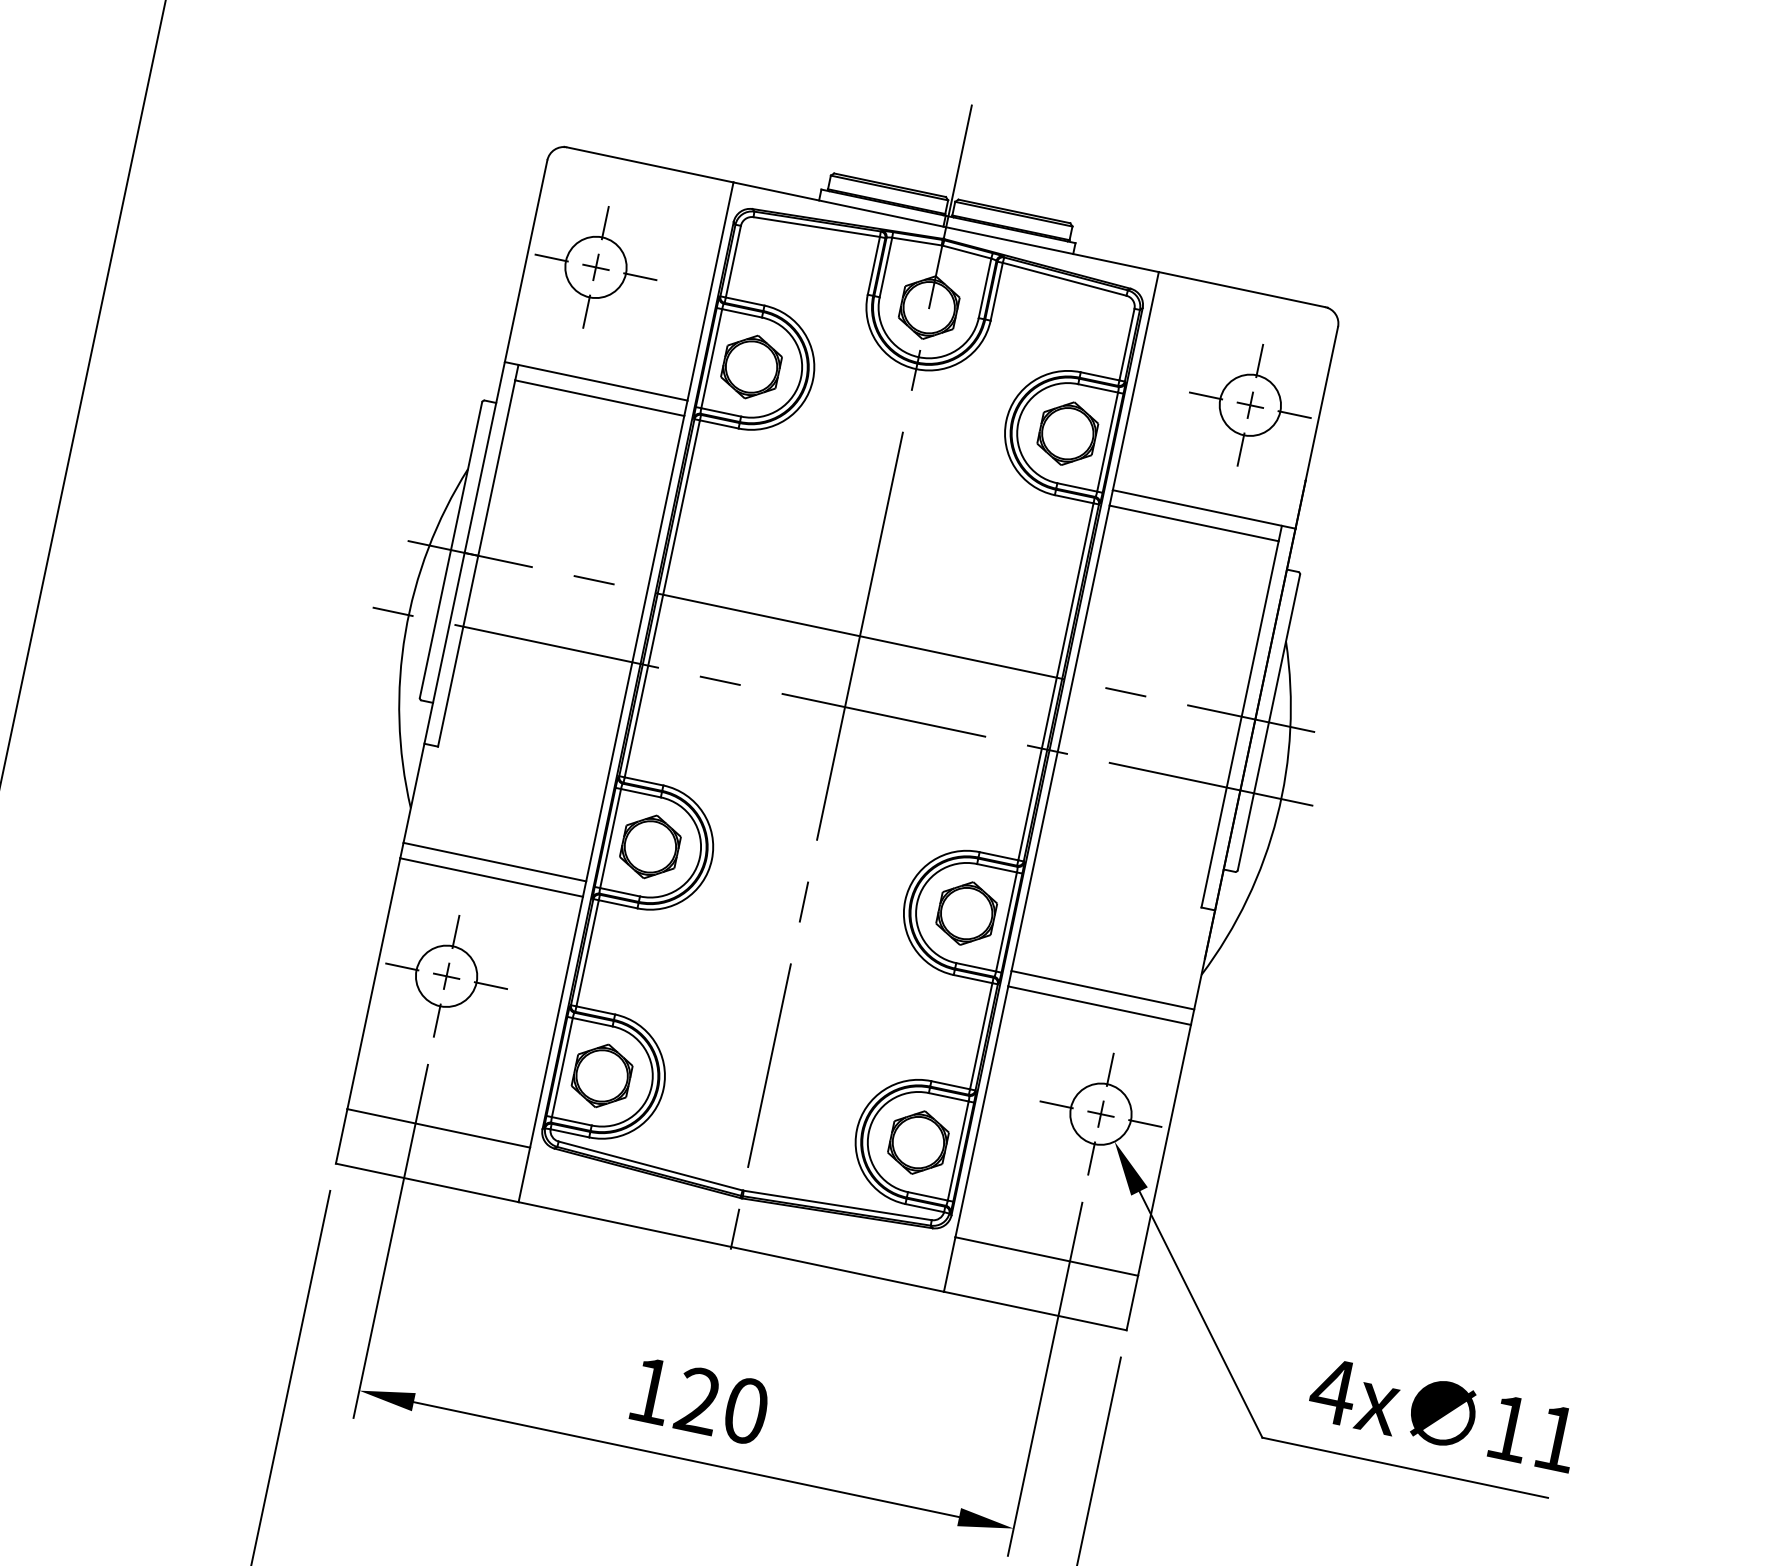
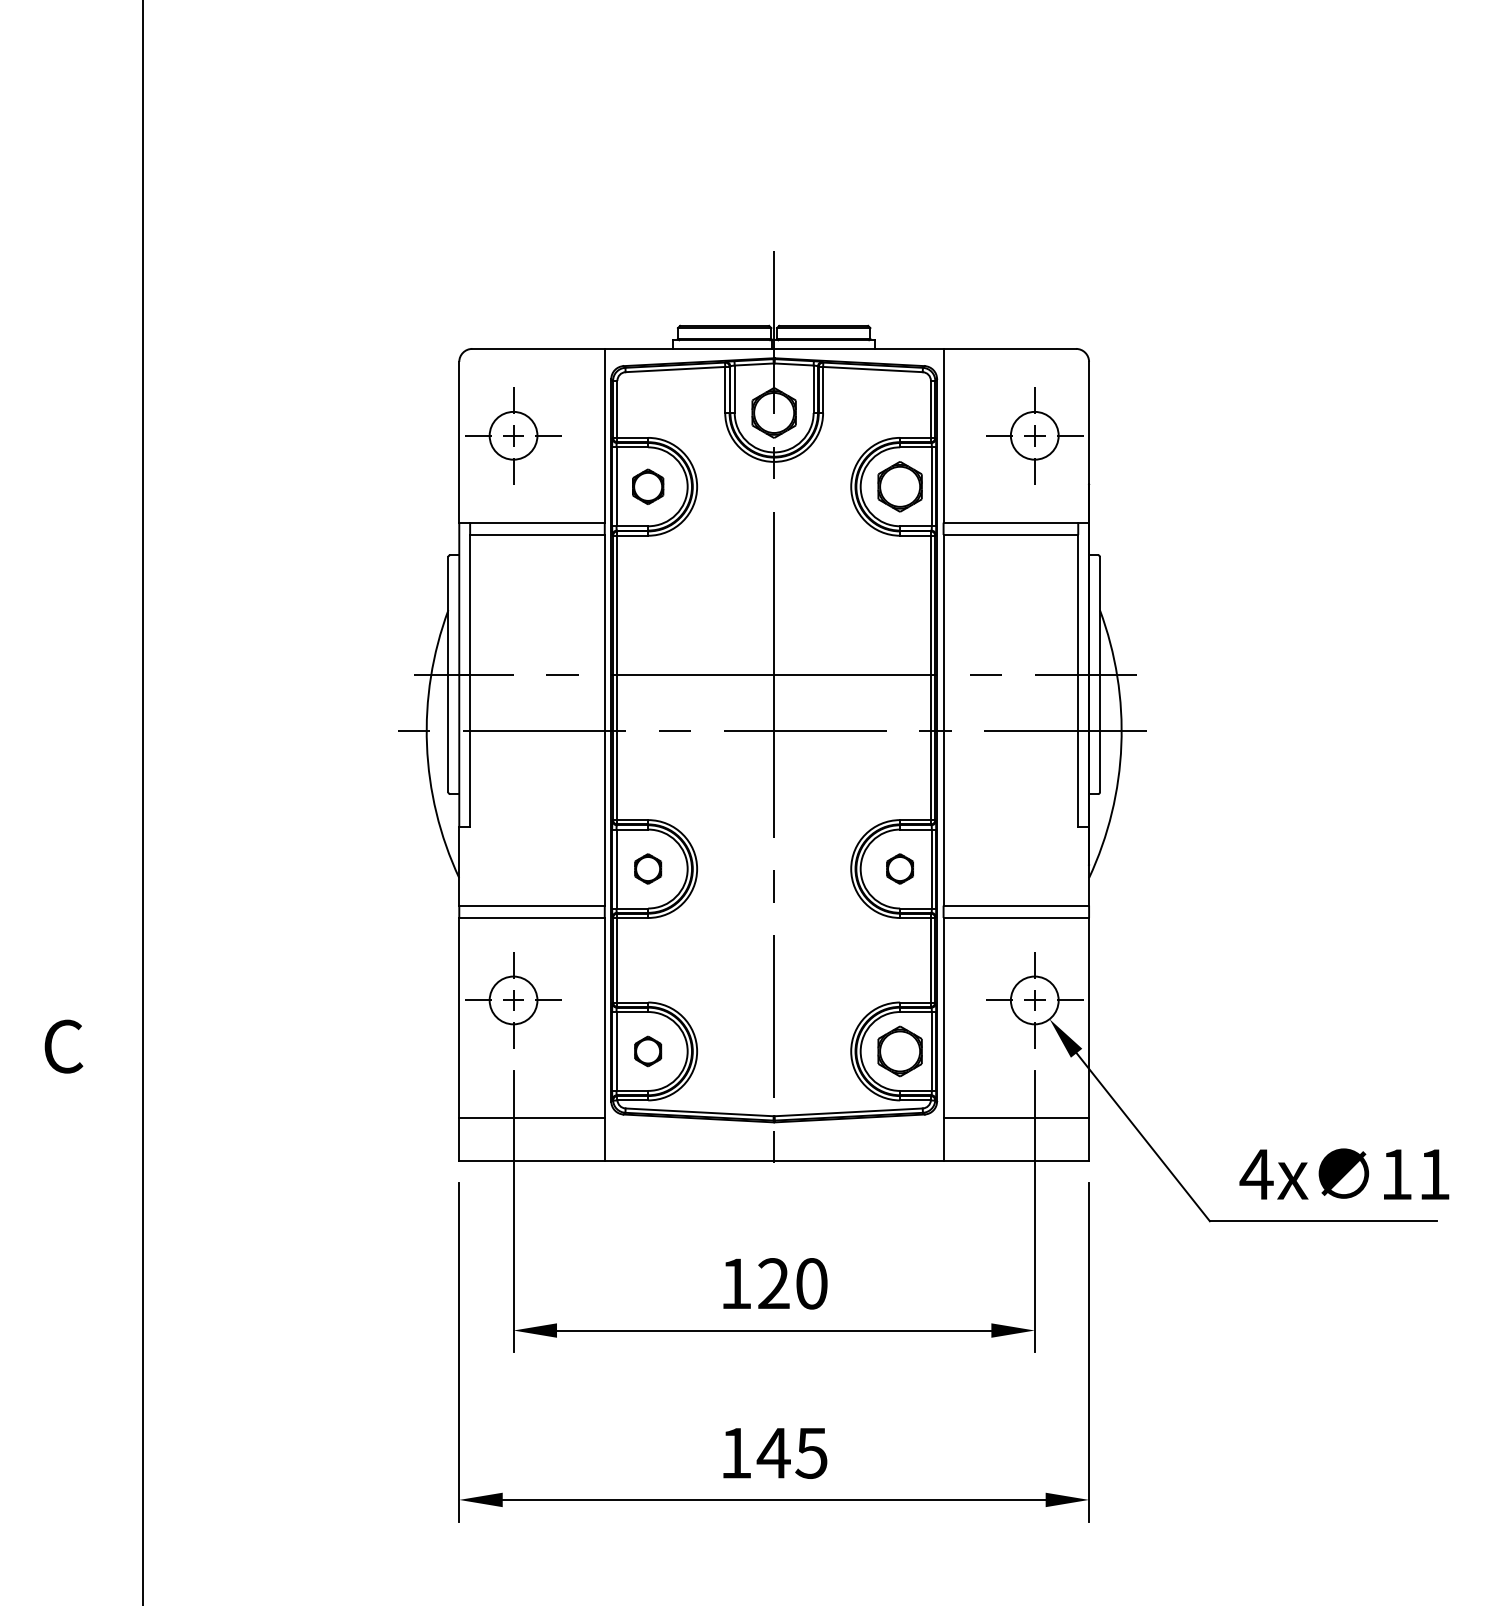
part: (750, 366) -> (647, 486), size x0.7
part: (649, 846) -> (647, 868), size x0.6
part: (966, 912) -> (899, 868), size x0.6
part: (601, 1075) -> (647, 1051), size x0.6

